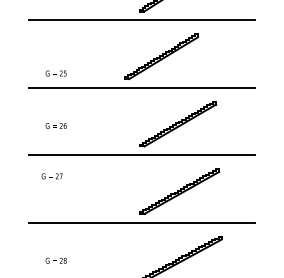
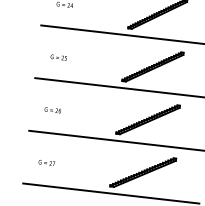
part: (161, 56) -> (153, 66), moved
text: (55, 73) -> (58, 57), moved
text: (51, 176) -> (46, 163), moved

